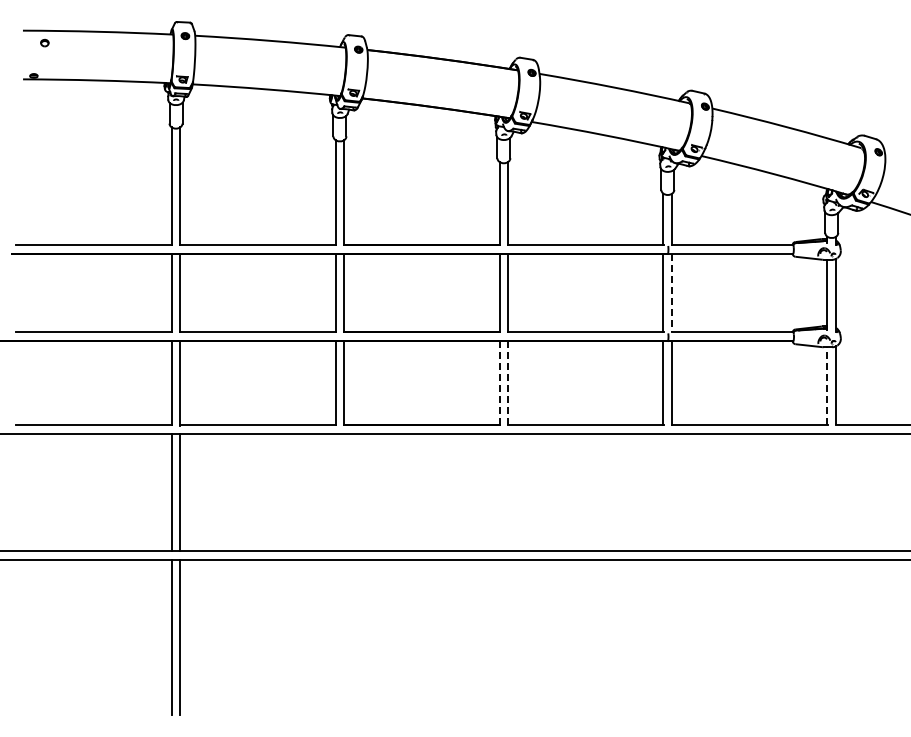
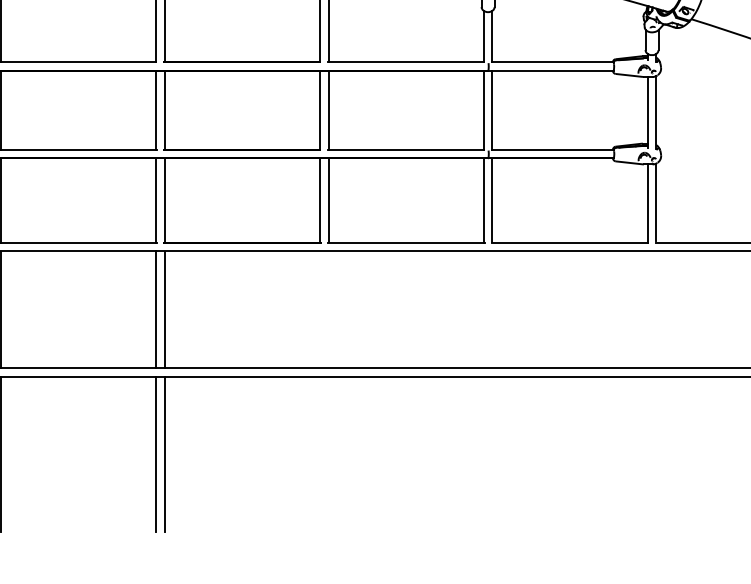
line: (672, 293) -> (492, 110), dashed -> solid
line: (499, 382) -> (319, 199), dashed -> solid
line: (508, 383) -> (328, 200), dashed -> solid
line: (827, 385) -> (647, 202), dashed -> solid
line: (335, 492) -> (155, 309), added
line: (344, 492) -> (164, 309), added
line: (335, 637) -> (155, 454), added
line: (344, 637) -> (164, 454), added

